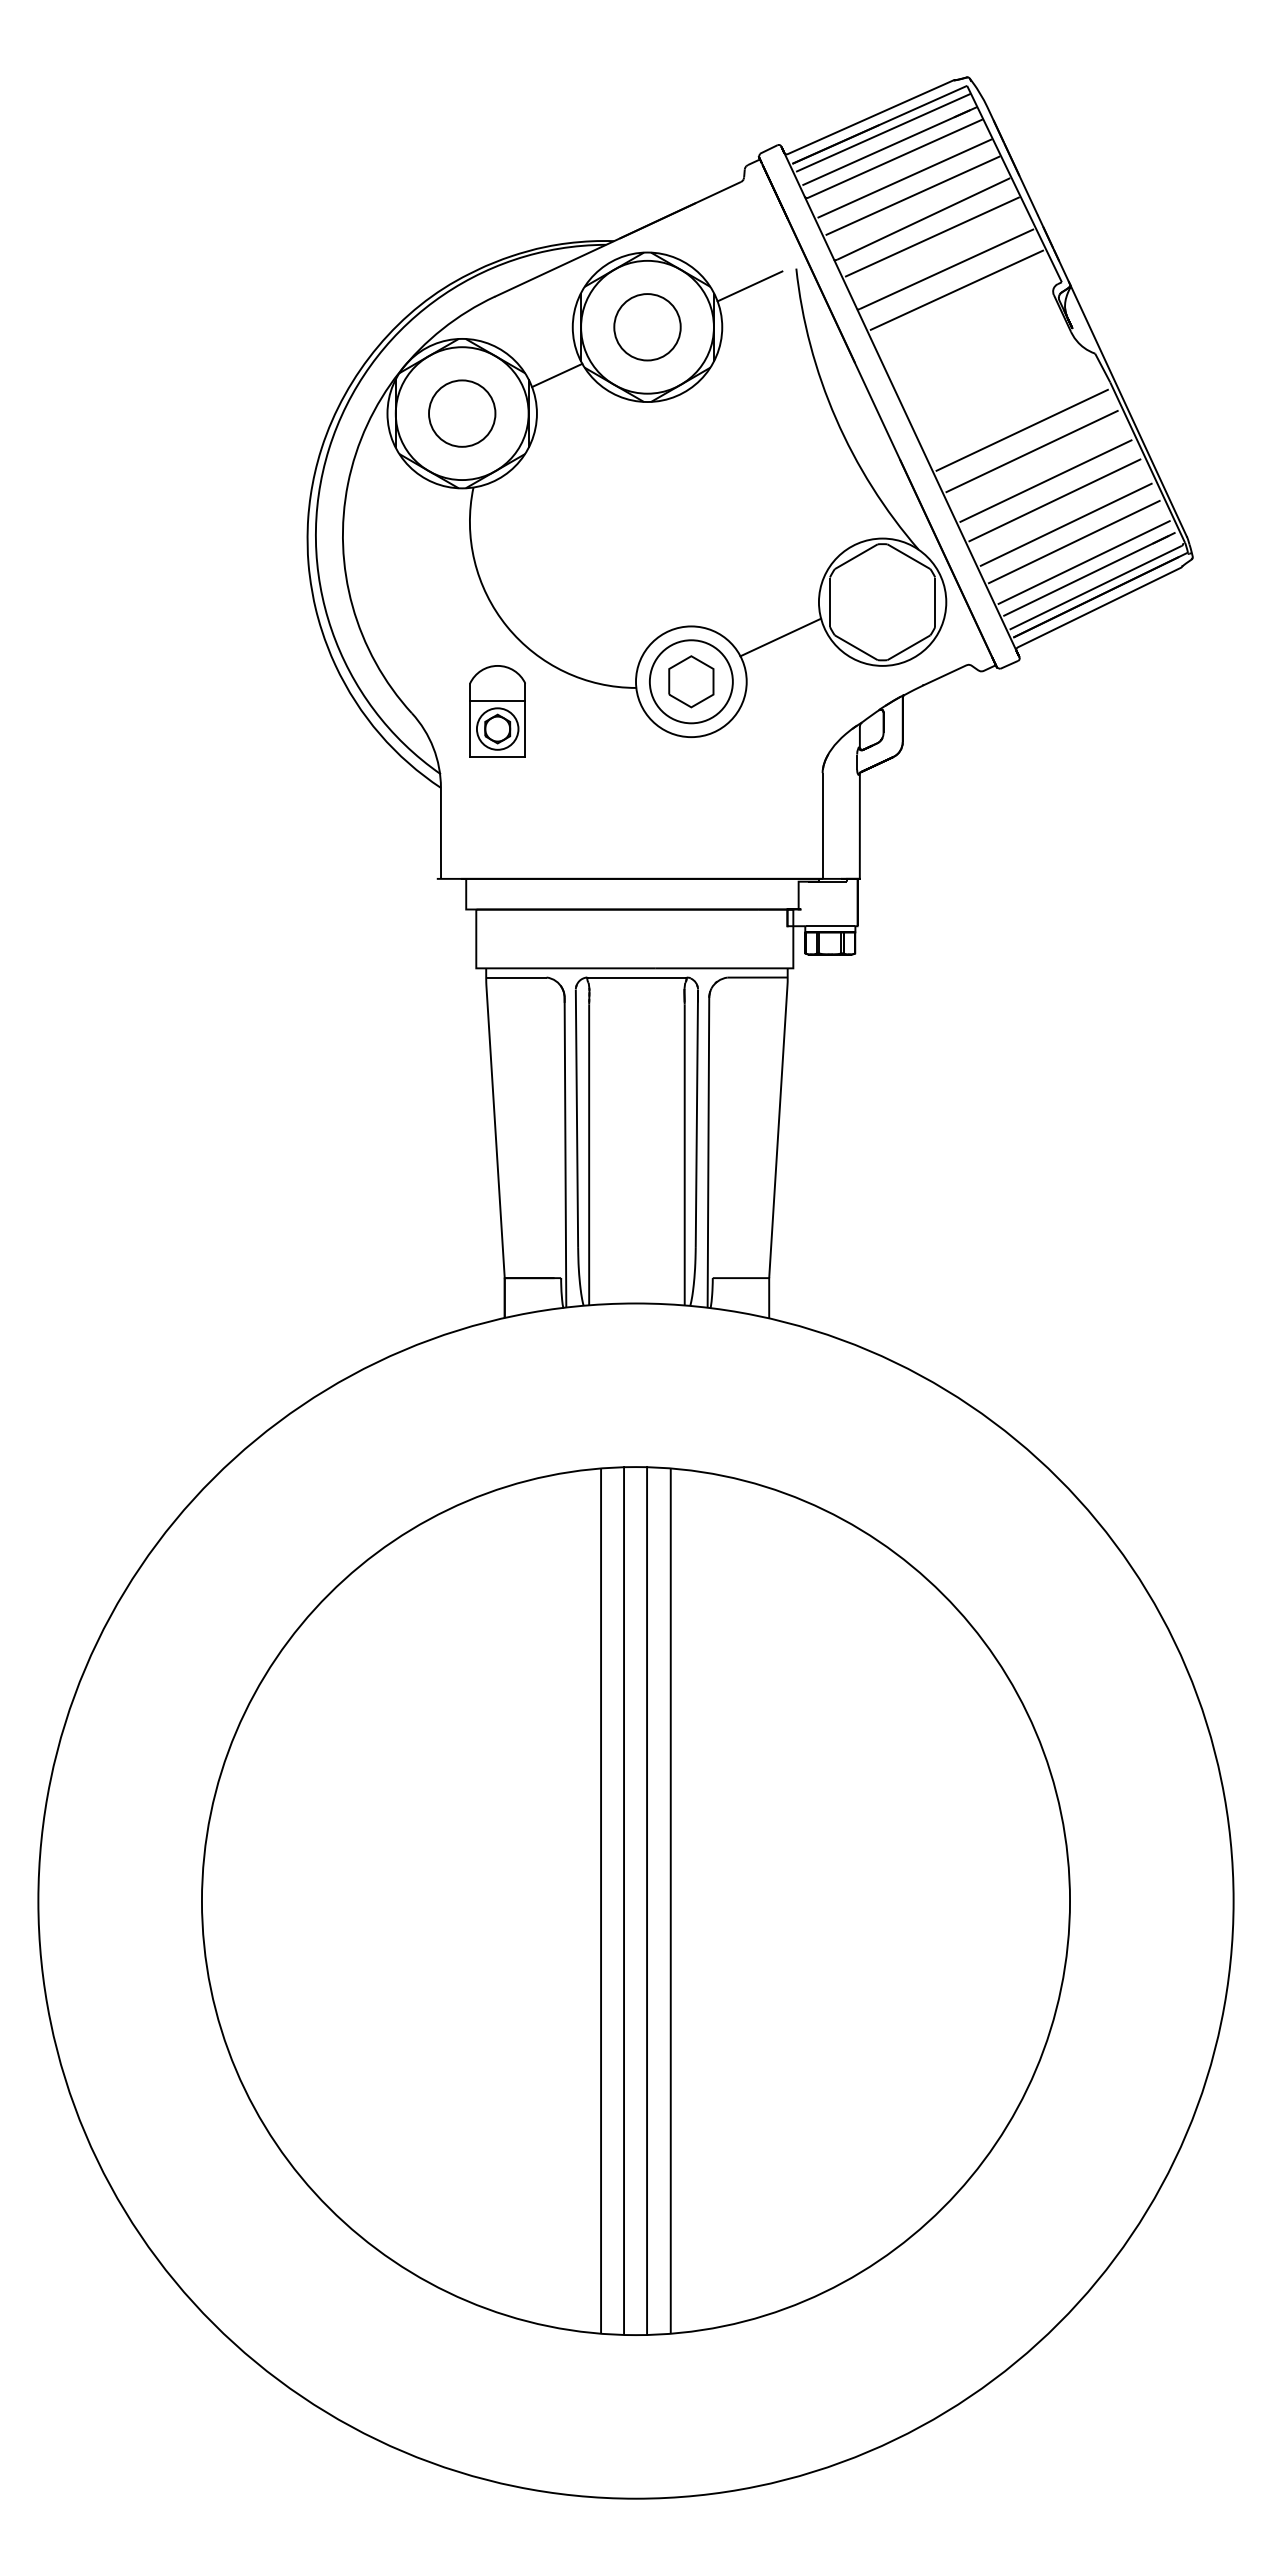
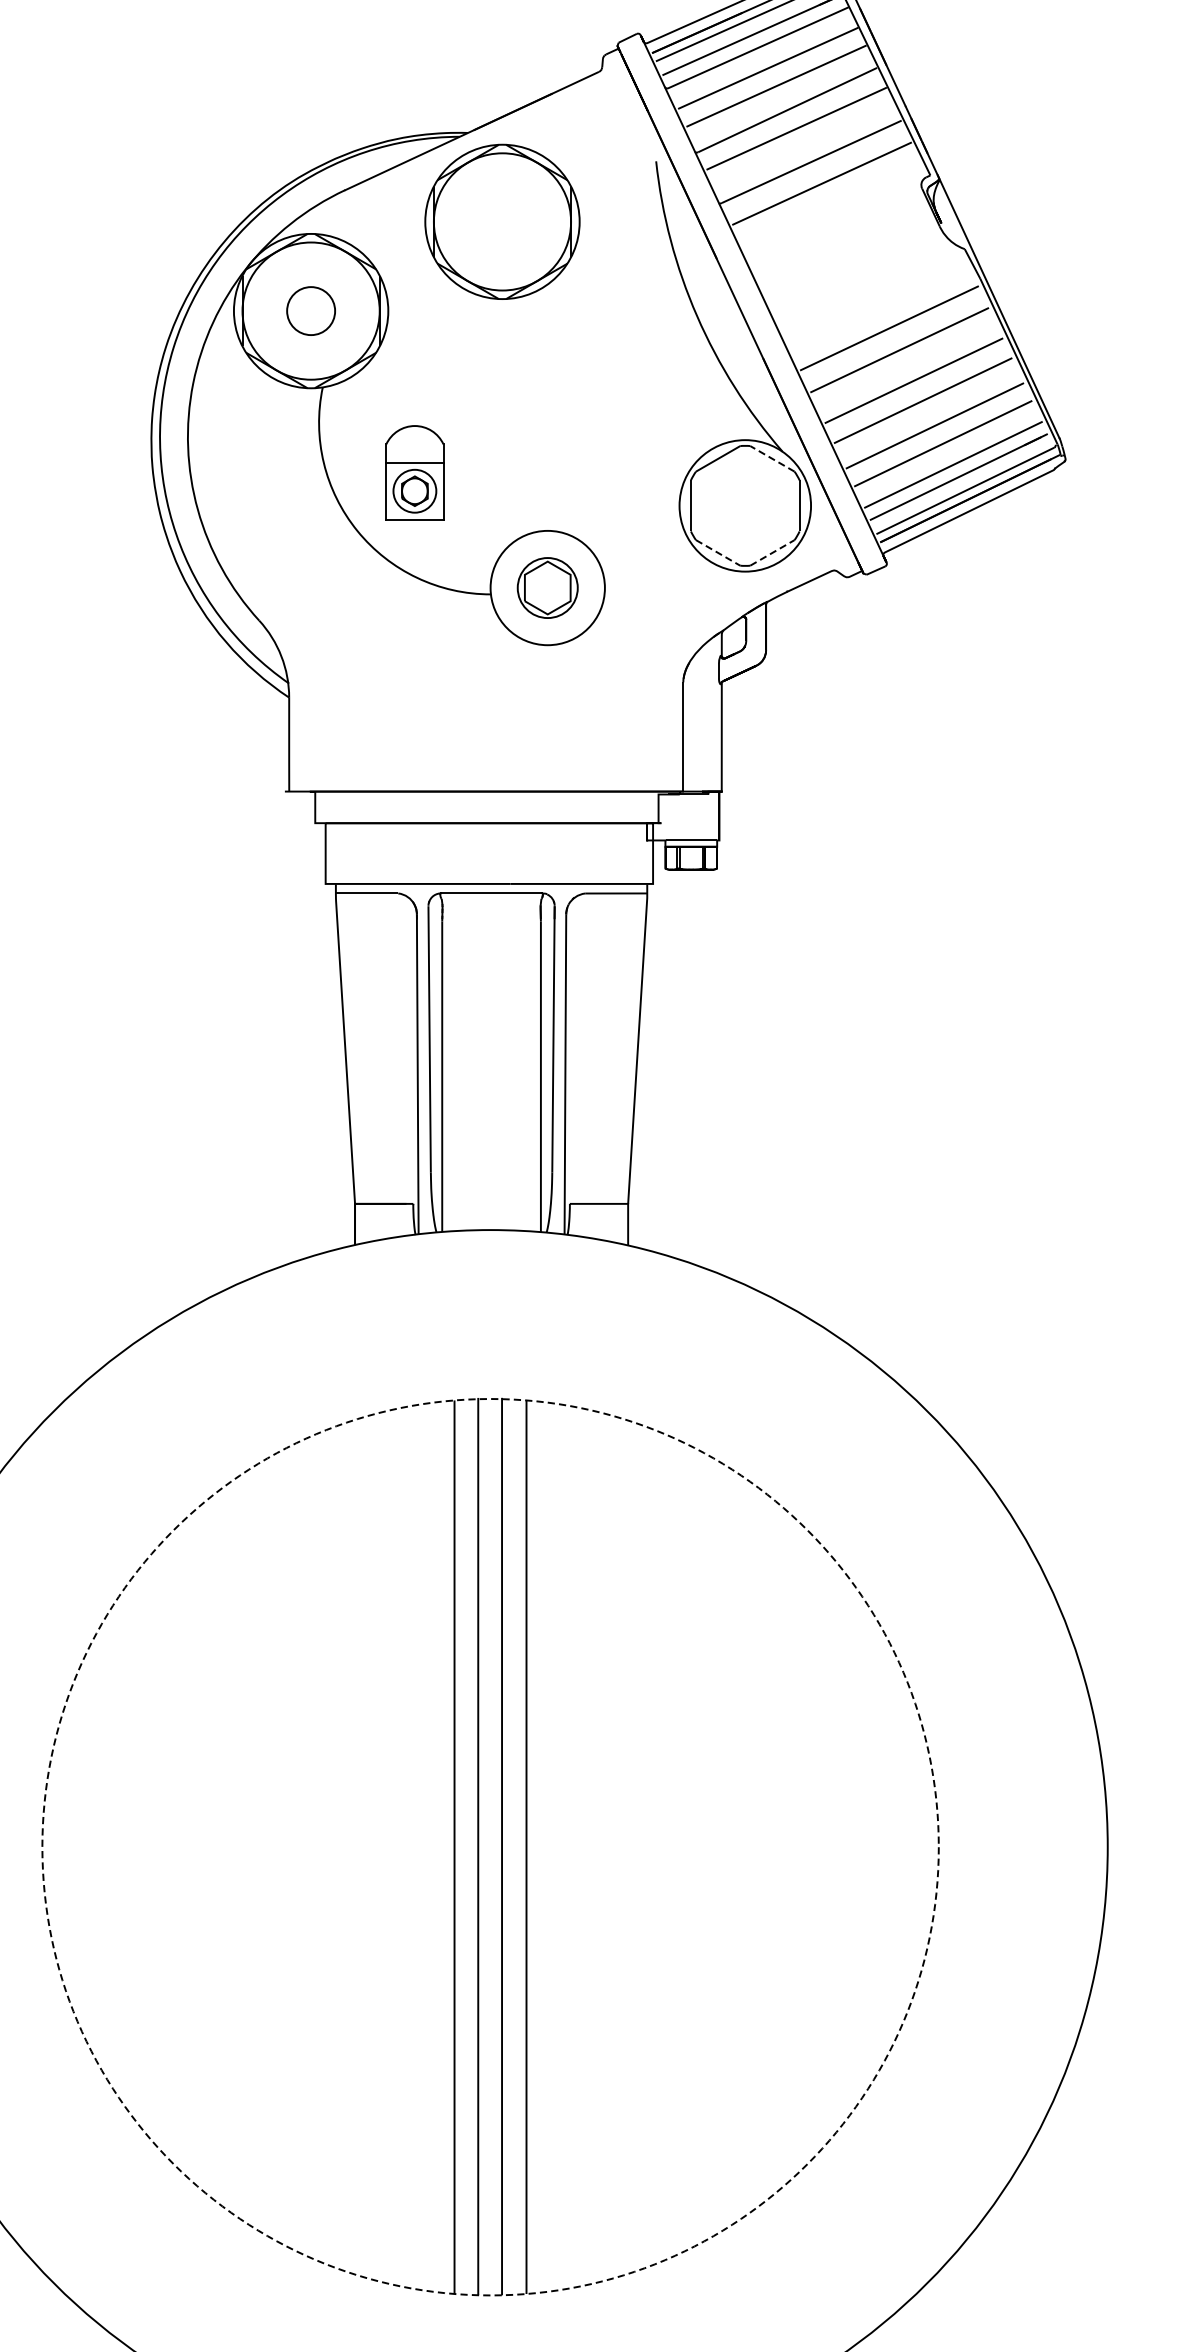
line: (749, 286) -> (607, 179), removed
circle: (647, 327) -> (502, 222), removed
line: (557, 375) -> (409, 271), removed
circle: (462, 413) -> (311, 310), size x0.7
line: (908, 556) -> (772, 458), solid -> dashed
line: (780, 637) -> (639, 542), removed
line: (856, 647) -> (718, 552), solid -> dashed
line: (908, 647) -> (772, 552), solid -> dashed
circle: (690, 681) -> (546, 587), size x0.7
part: (497, 711) -> (414, 473), moved
circle: (635, 1901) -> (490, 1847), solid -> dashed

